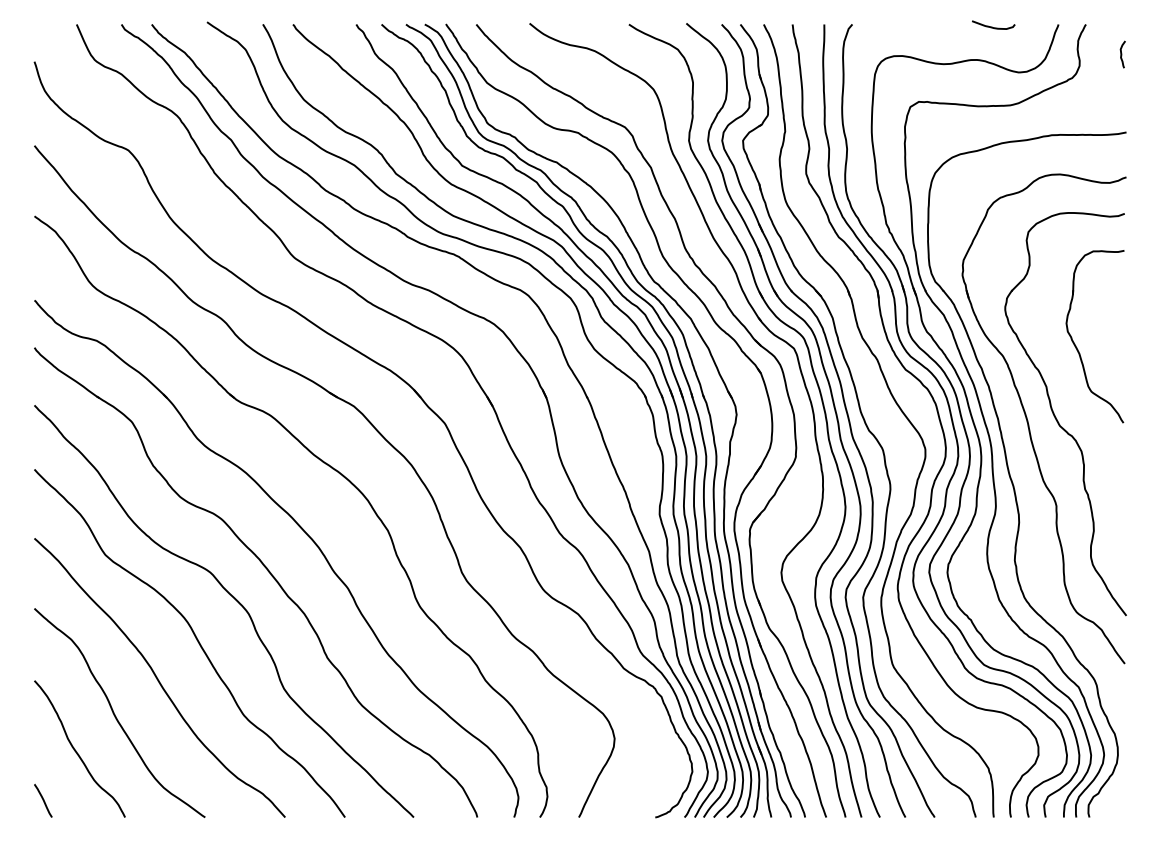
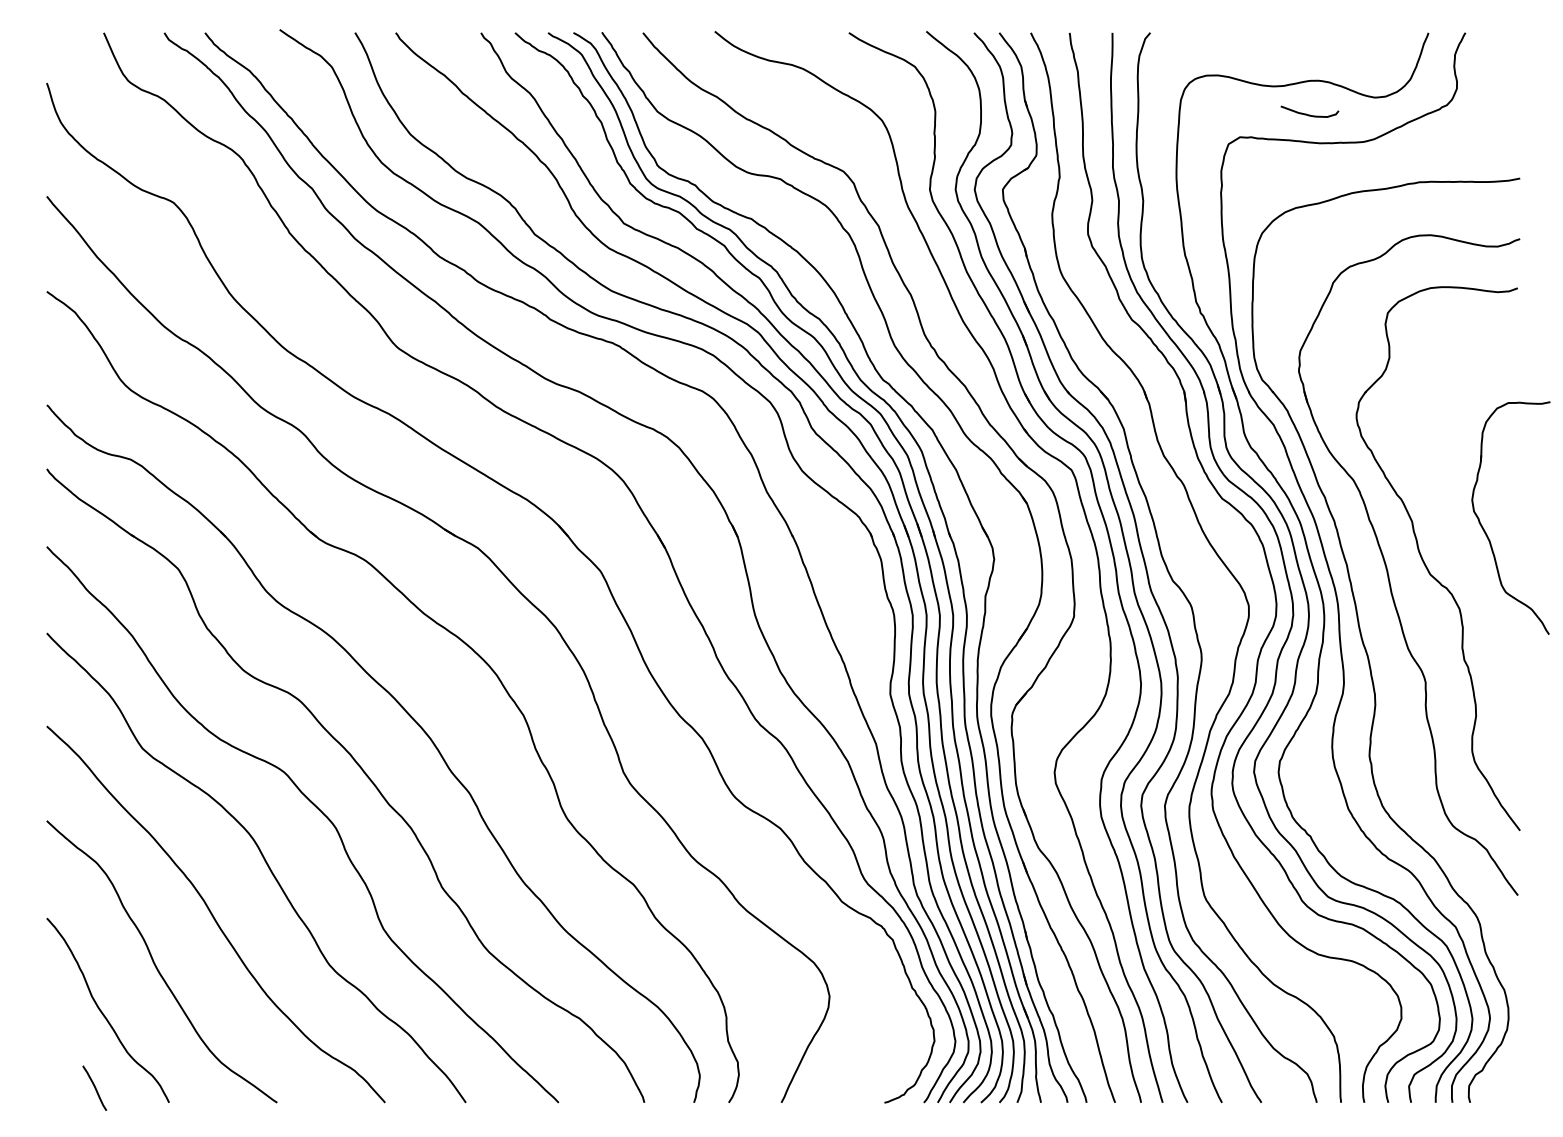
curve: (993, 27) -> (1309, 114), moved
curve: (1122, 54) -> (1514, 73), removed
part: (1076, 345) -> (1485, 530), moved
curve: (43, 800) -> (94, 1087), moved

